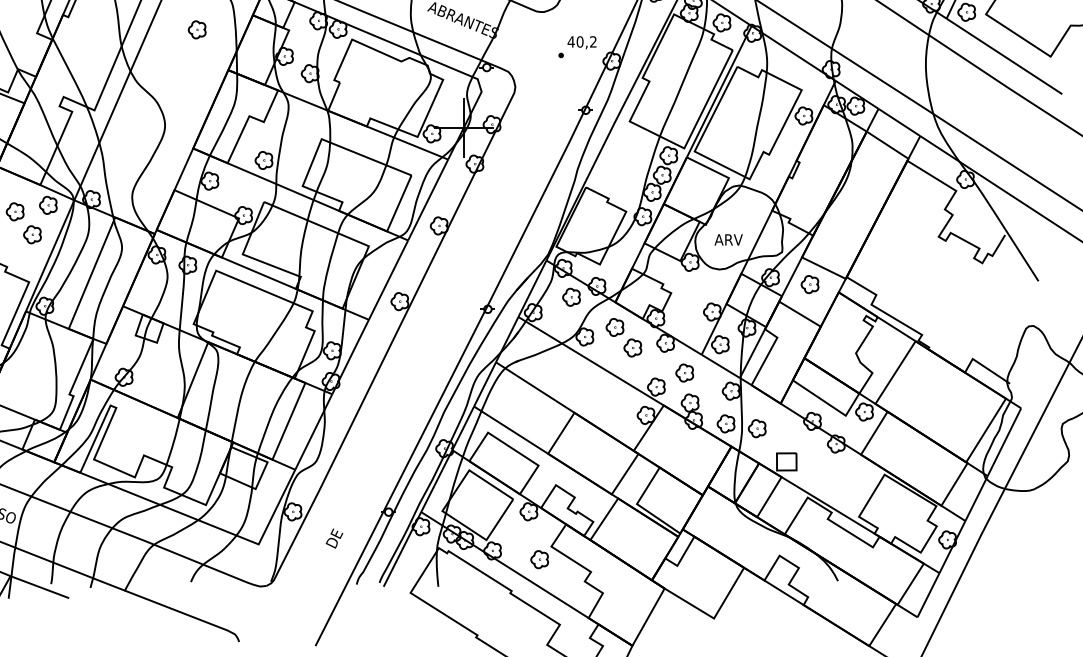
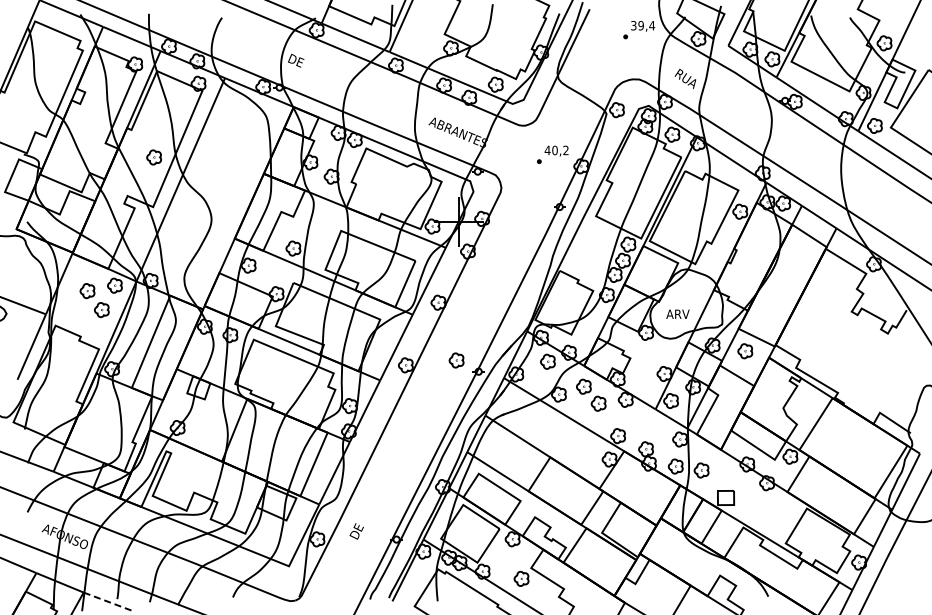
part: (196, 29) -> (153, 157), moved
part: (684, 373) -> (456, 360), moved
text: (334, 538) -> (356, 531), moved
line: (39, 586) -> (107, 601), solid -> dashed

